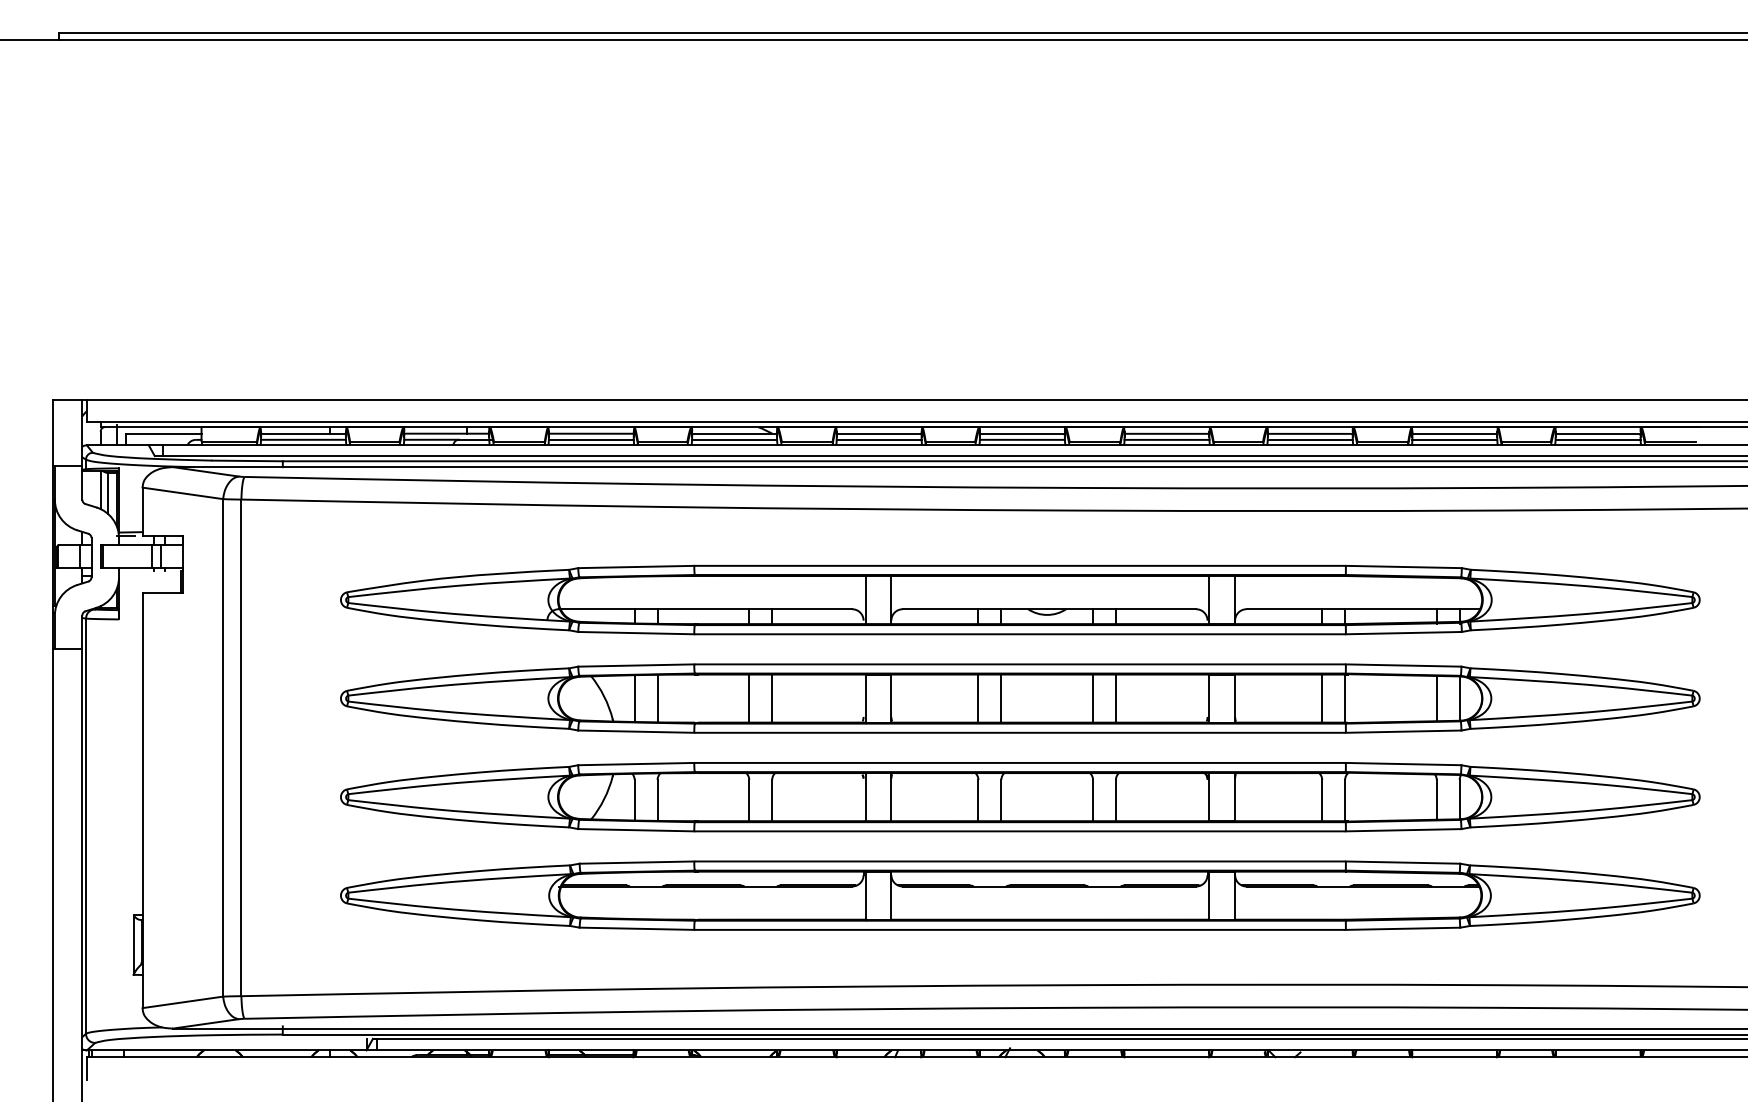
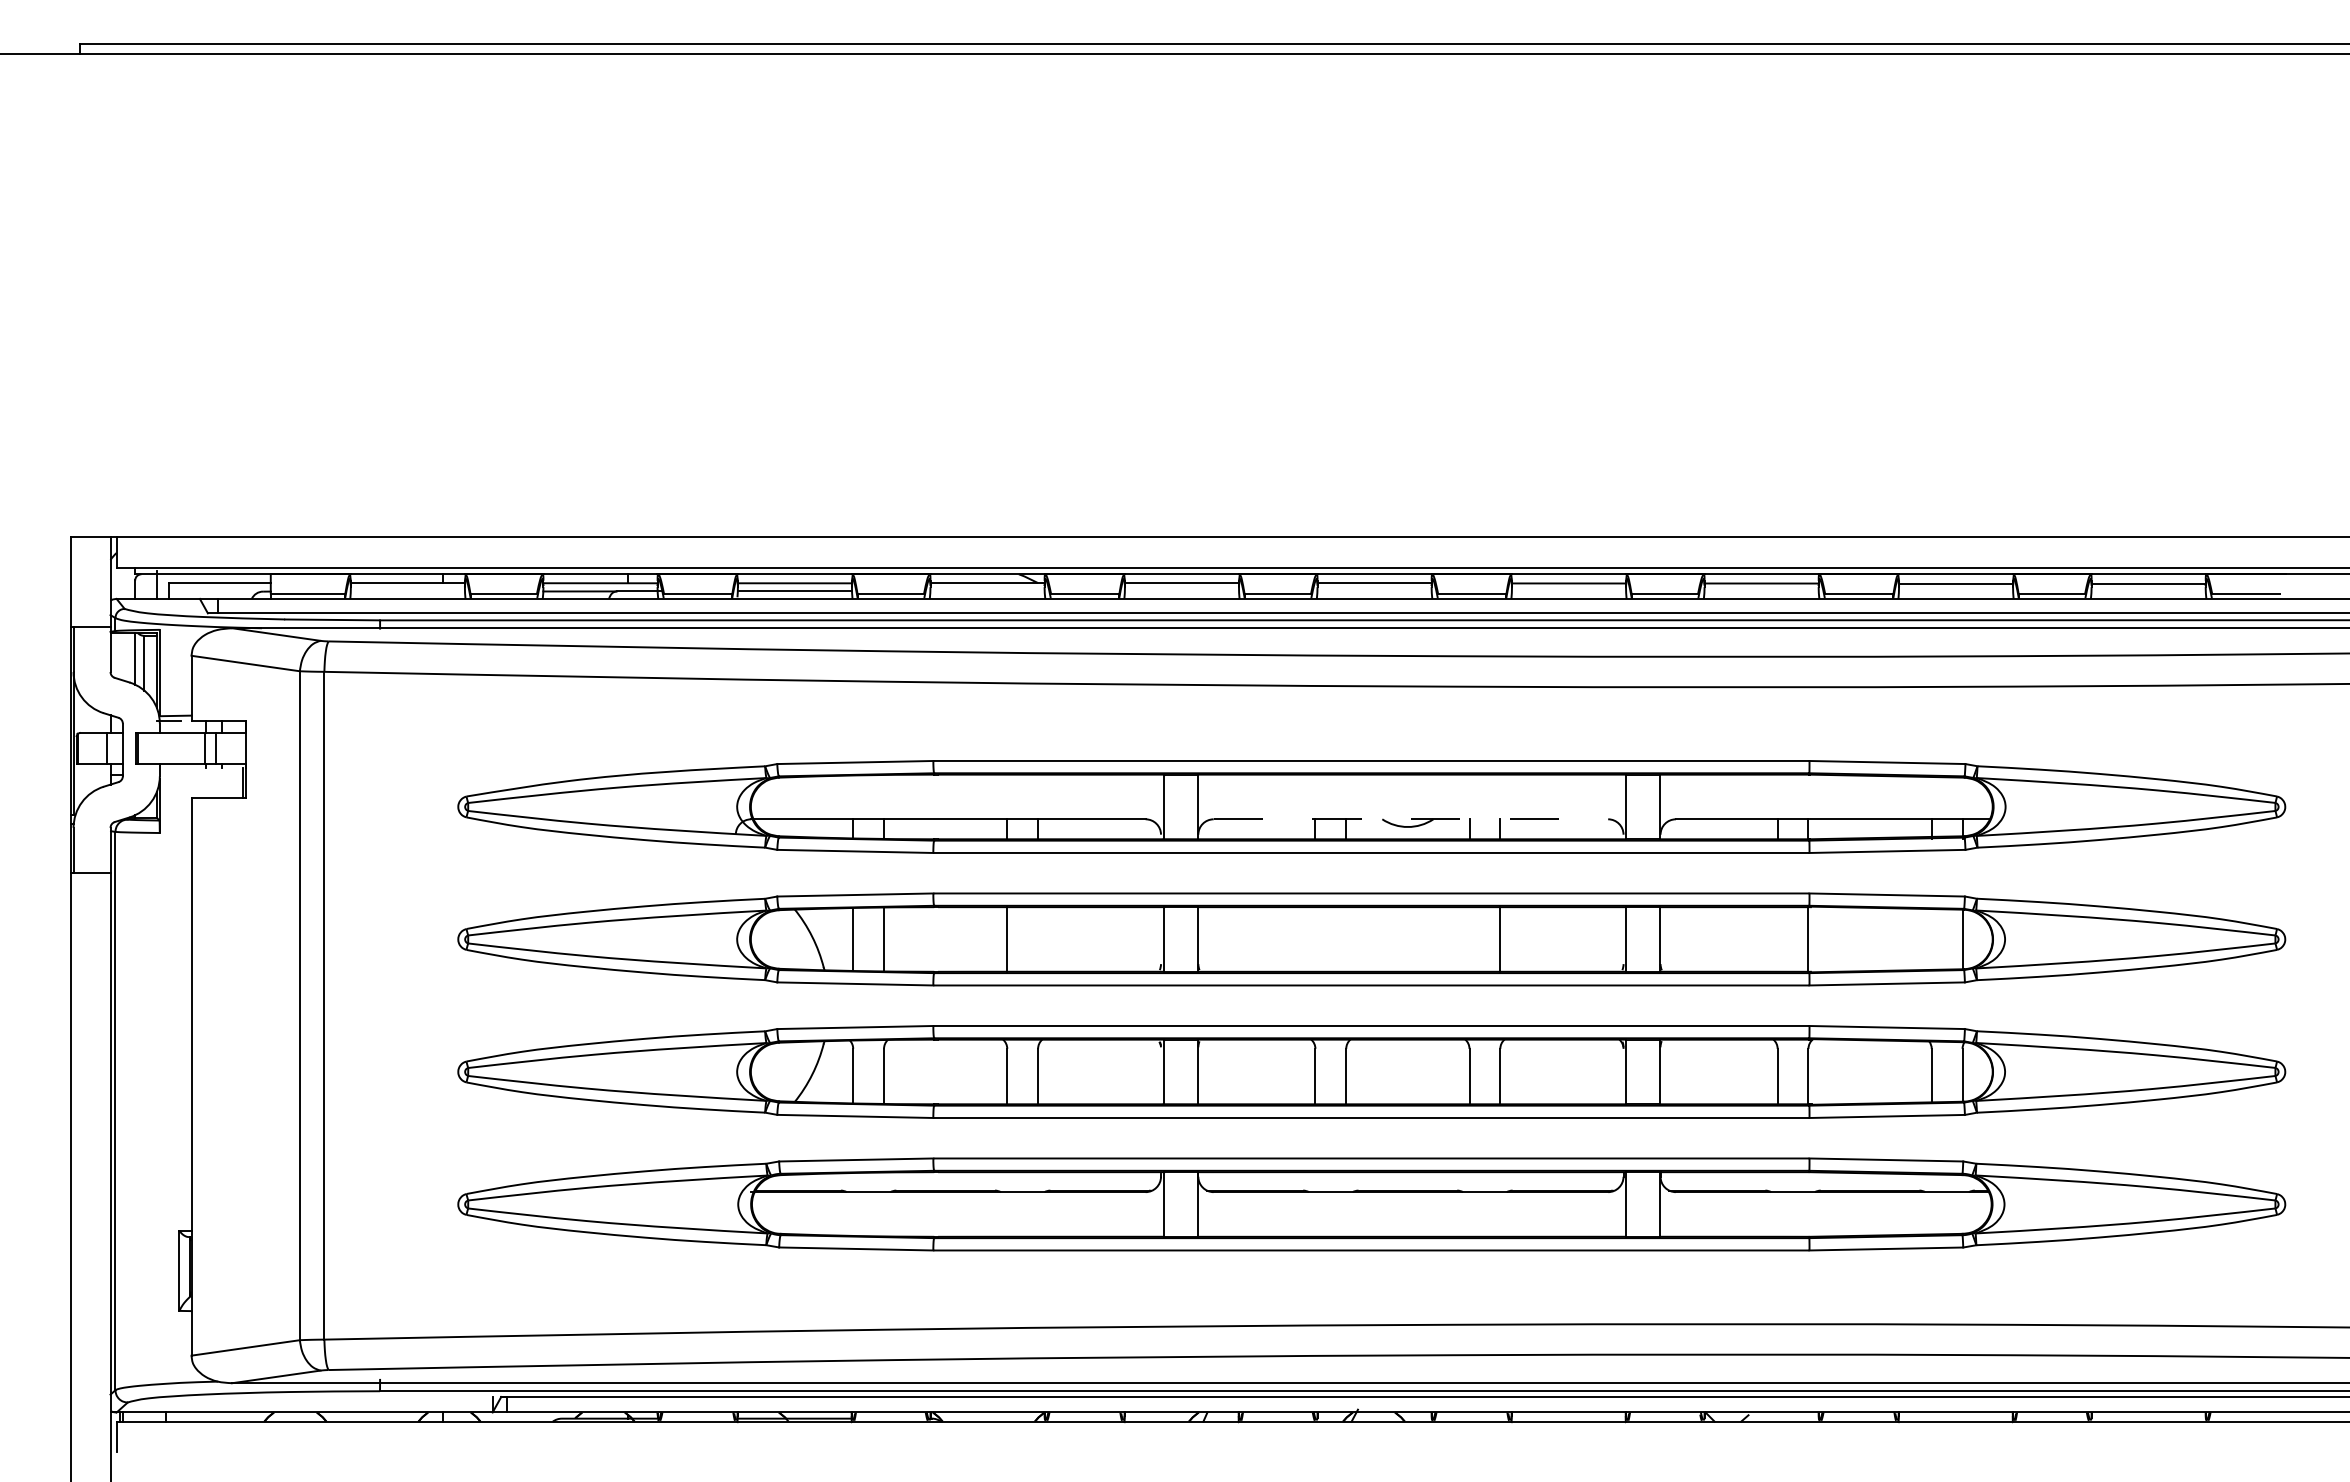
line: (303, 439) -> (407, 591), removed
line: (734, 439) -> (987, 591), removed
line: (878, 439) -> (1181, 591), removed
line: (1022, 439) -> (1374, 591), removed
line: (1166, 439) -> (1568, 591), removed
line: (1310, 439) -> (1761, 591), removed
line: (1454, 439) -> (1955, 591), removed
line: (1597, 439) -> (2148, 591), removed
line: (1049, 609) -> (1411, 819), solid -> dashed
line: (772, 698) -> (1038, 939), removed
line: (978, 698) -> (1315, 939), removed
line: (1001, 698) -> (1346, 939), removed
line: (1093, 698) -> (1469, 939), removed
line: (1322, 698) -> (1777, 939), removed
line: (1436, 698) -> (1931, 939), removed

